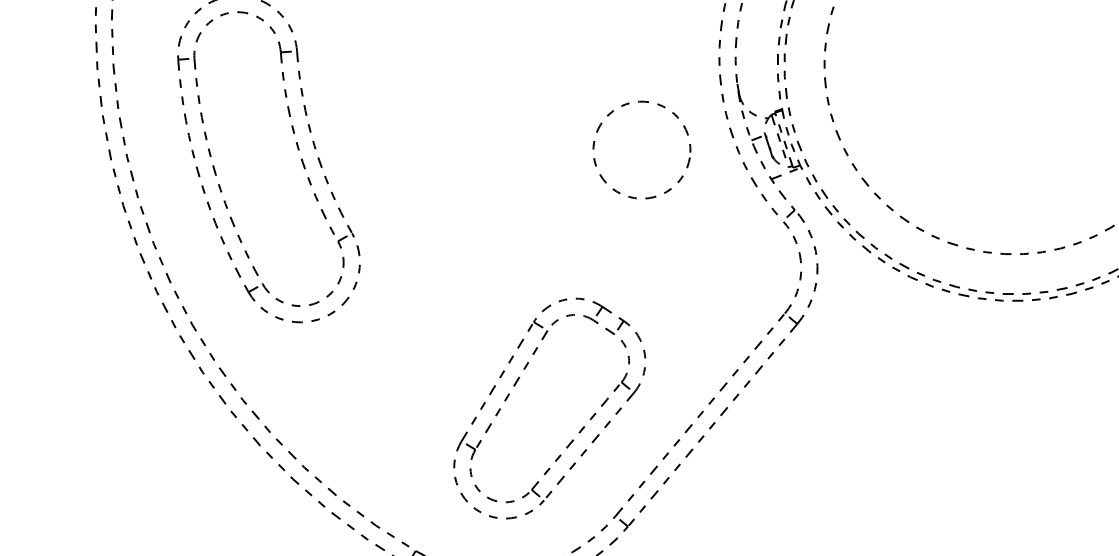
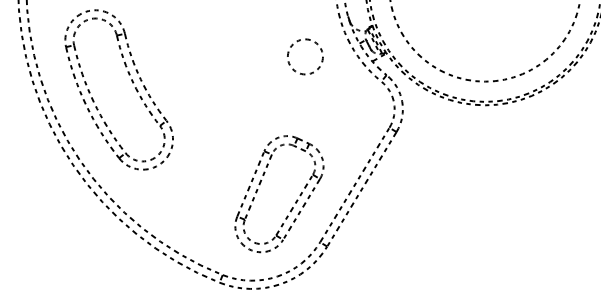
circle: (642, 149) -> (305, 56), size x0.71

